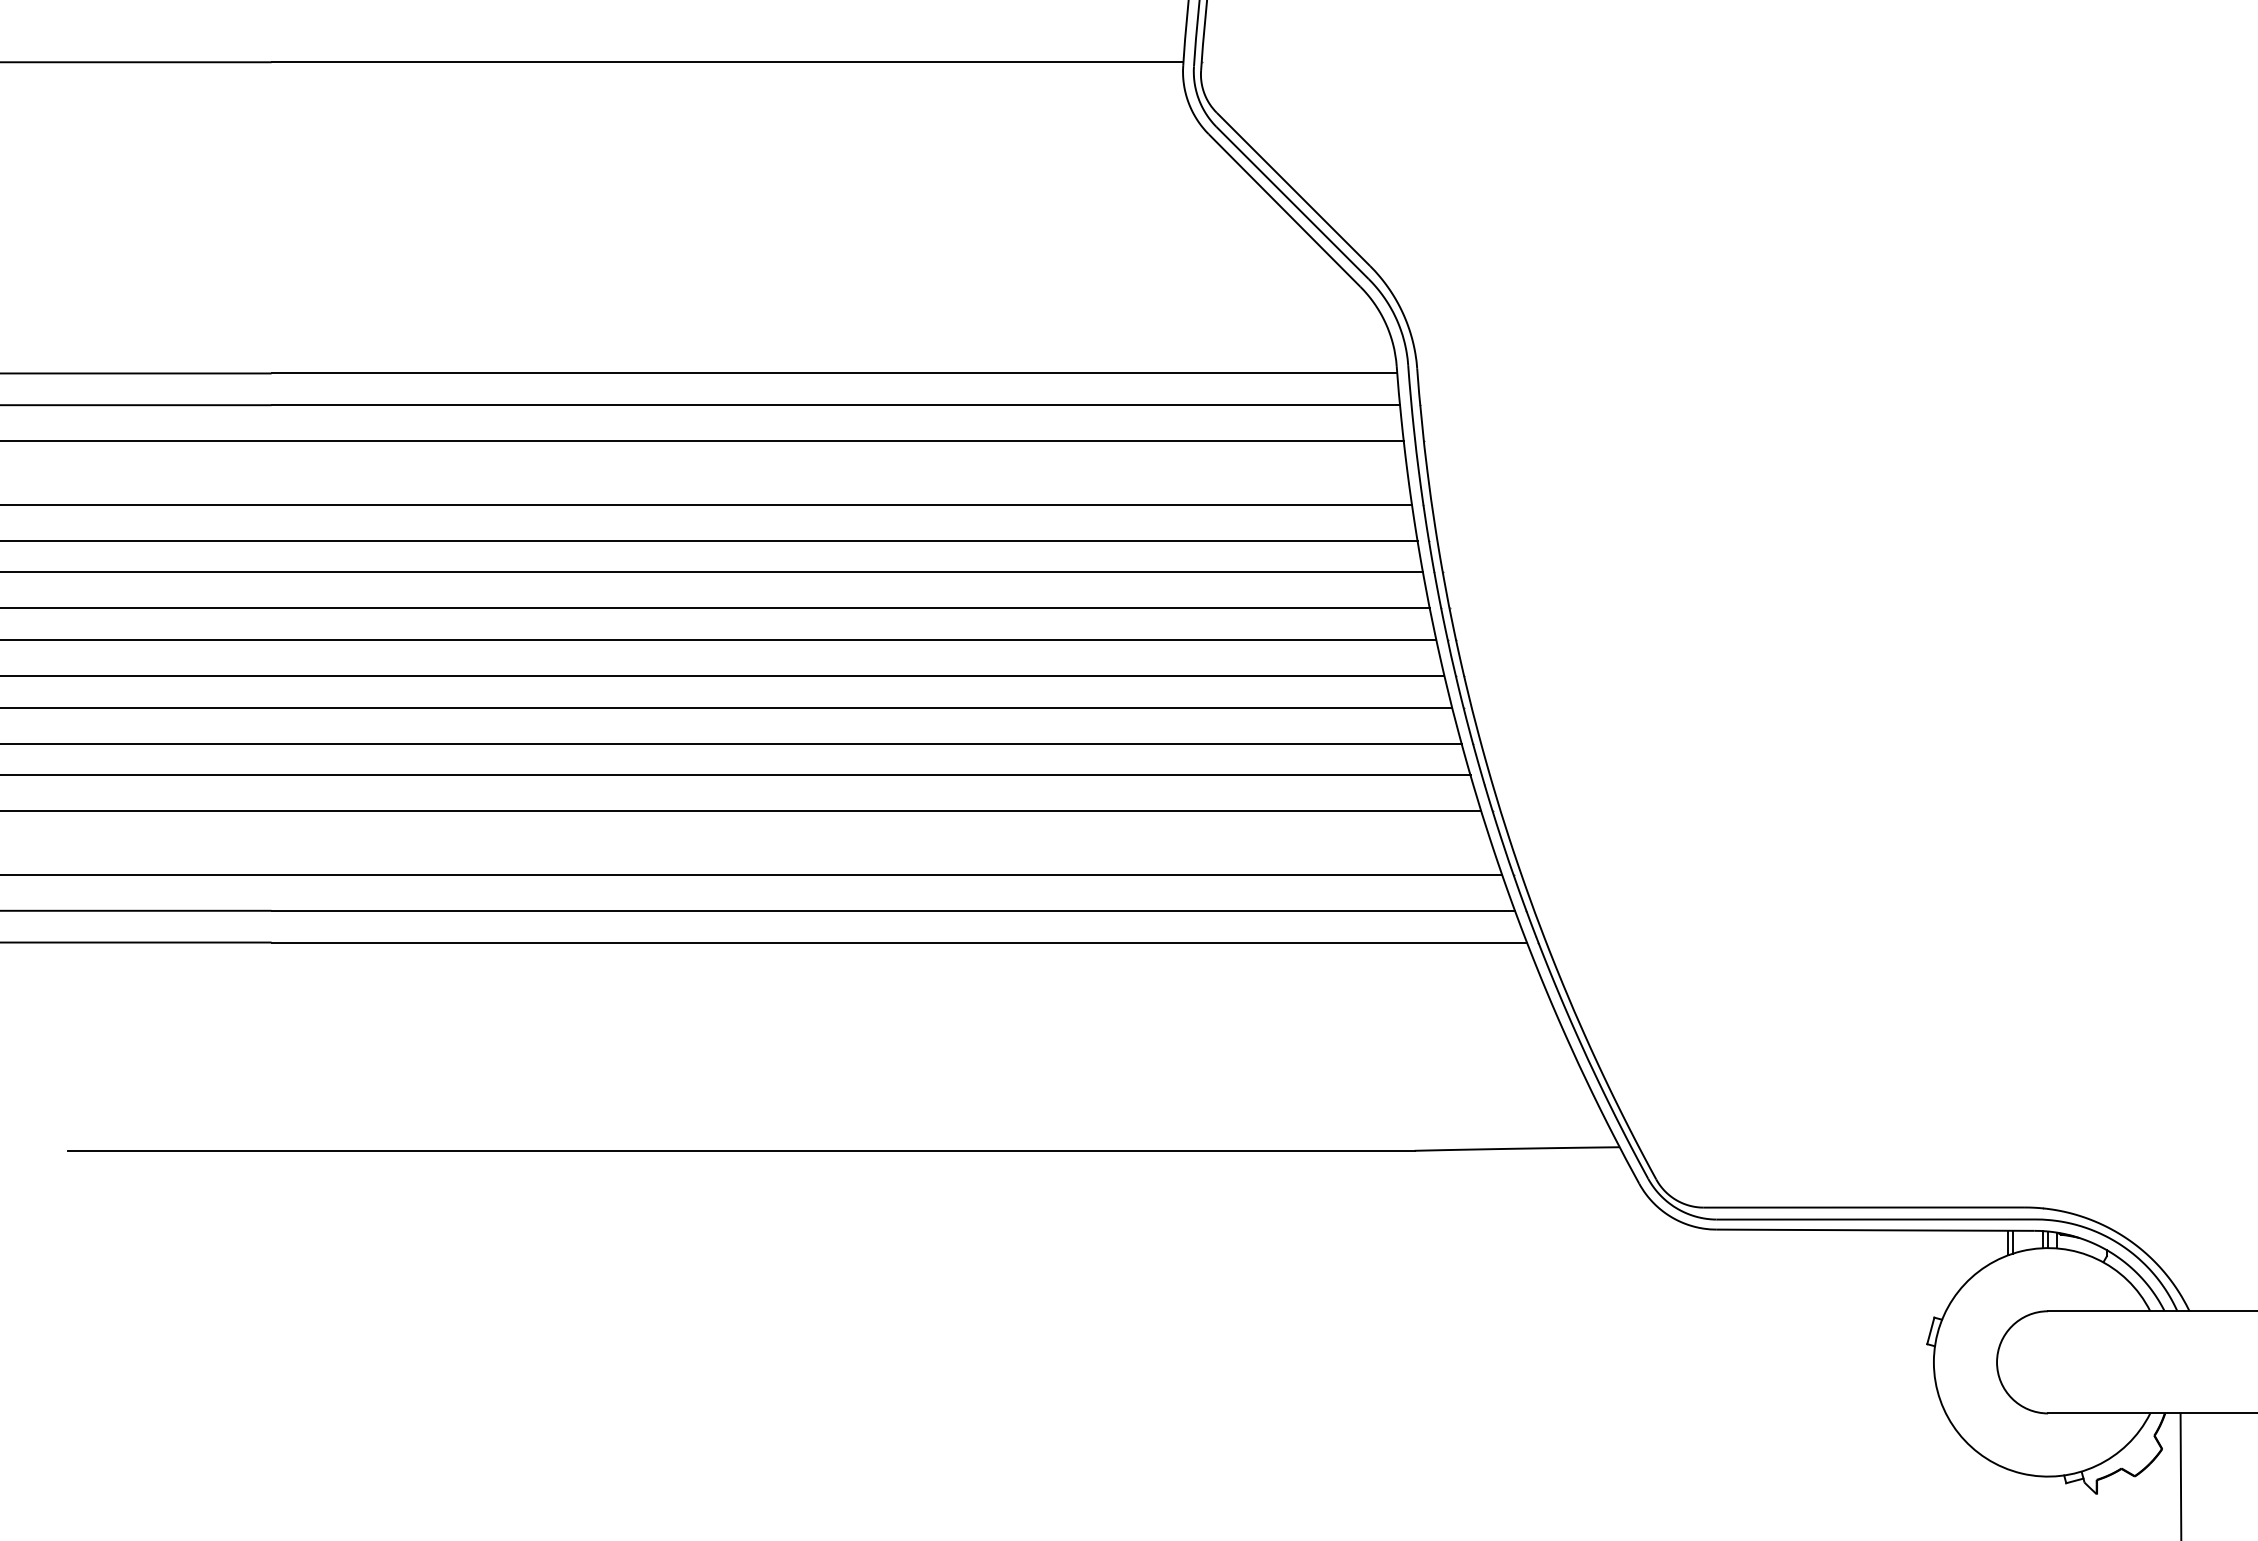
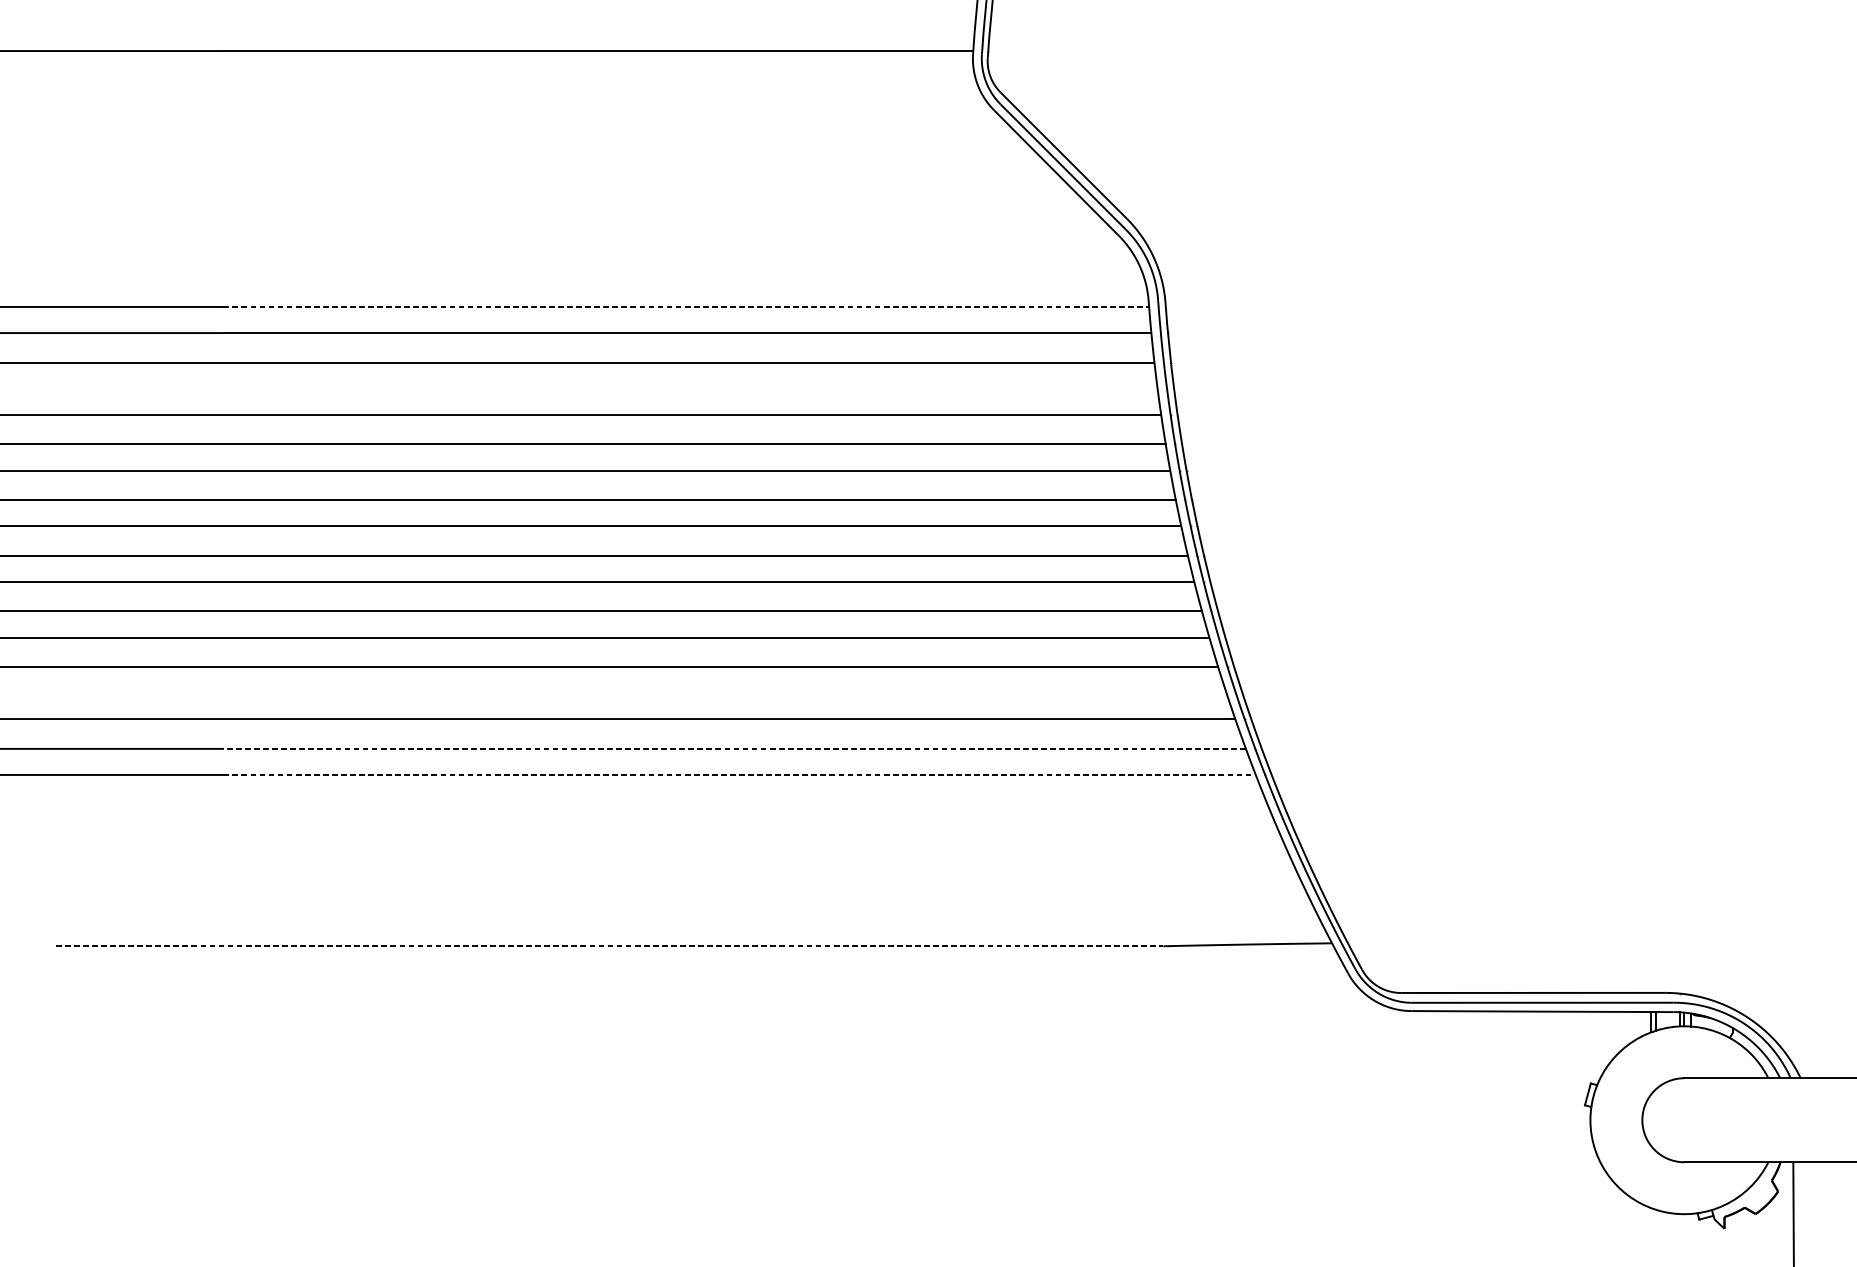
line: (834, 373) -> (686, 307), solid -> dashed
line: (893, 910) -> (734, 748), solid -> dashed
line: (899, 942) -> (739, 774), solid -> dashed
line: (741, 1150) -> (609, 946), solid -> dashed

